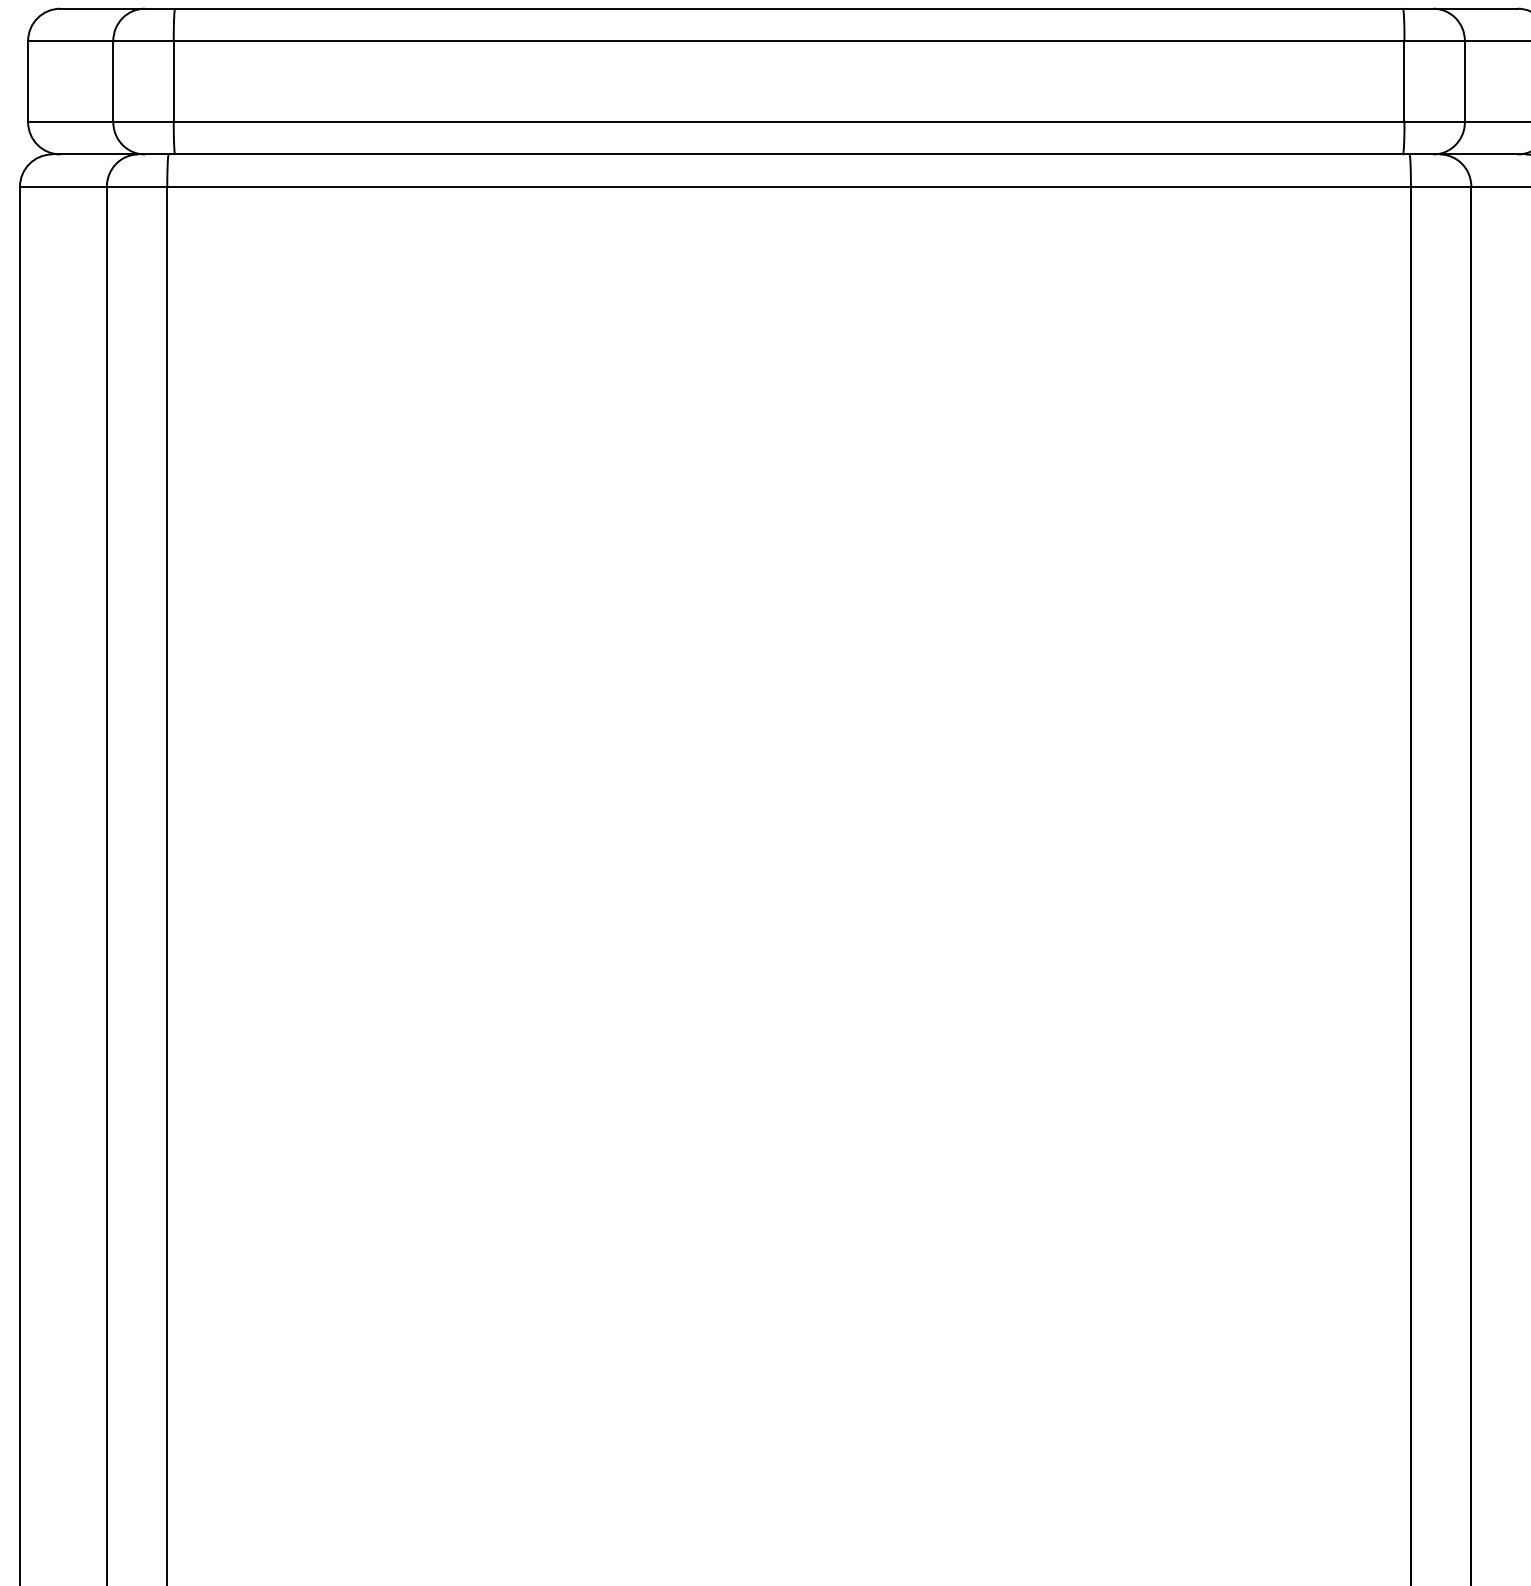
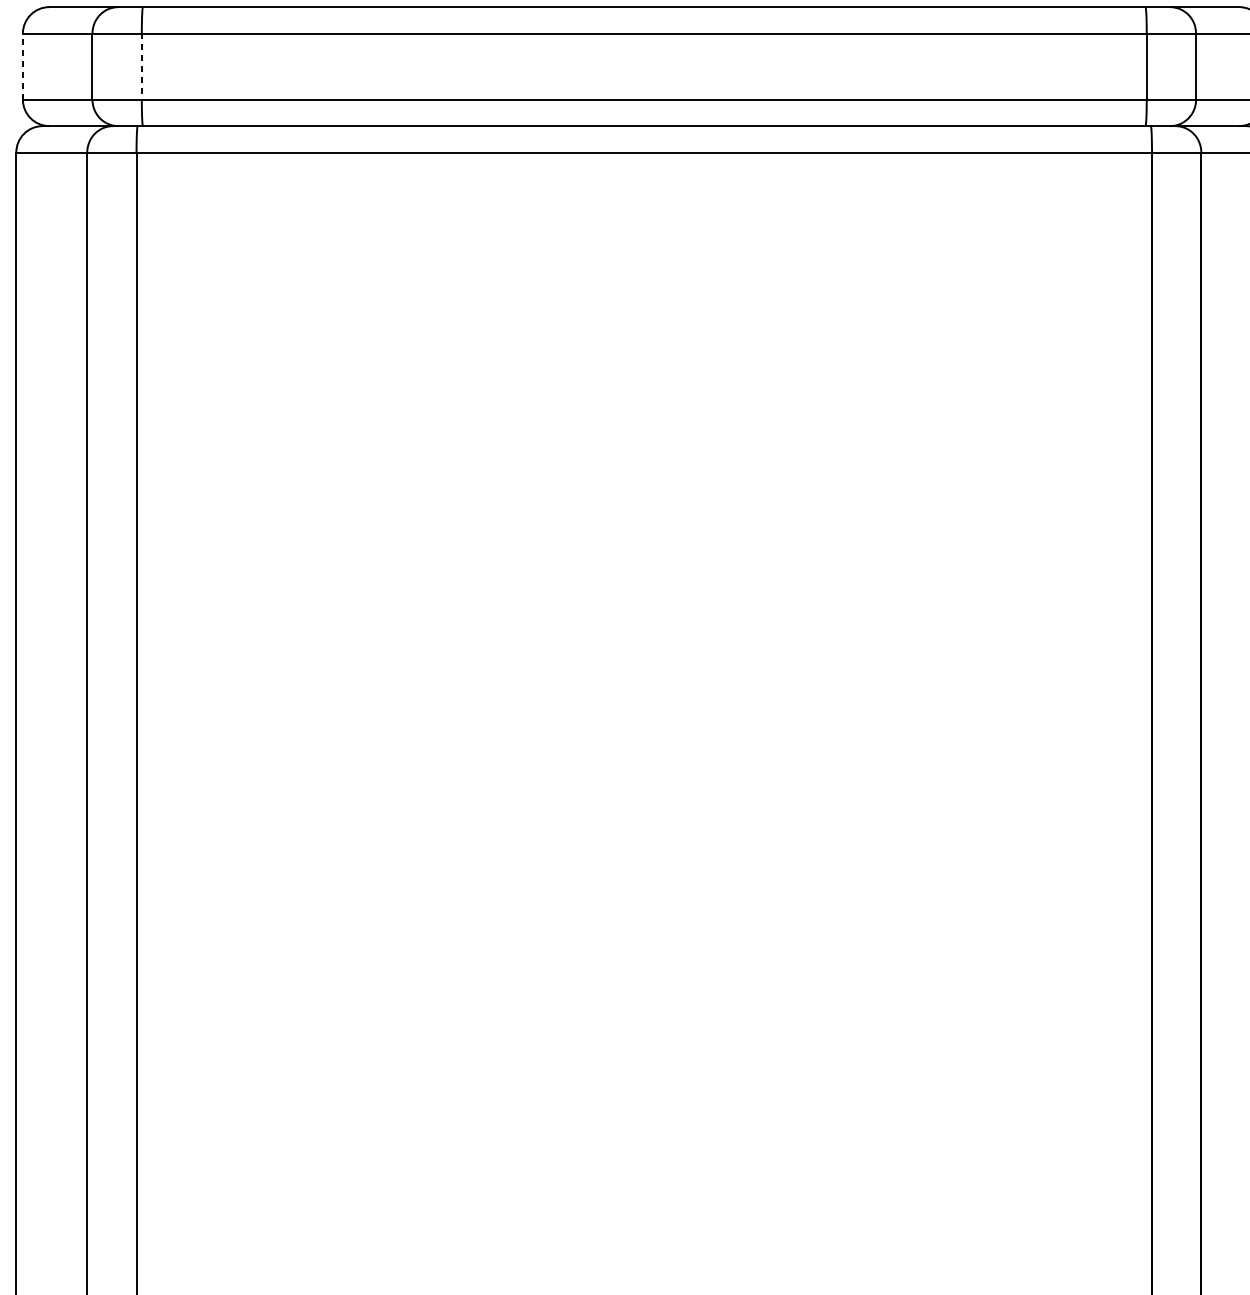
line: (28, 81) -> (23, 66), solid -> dashed
line: (173, 82) -> (141, 67), solid -> dashed

